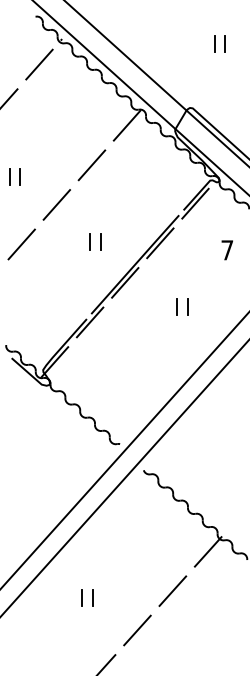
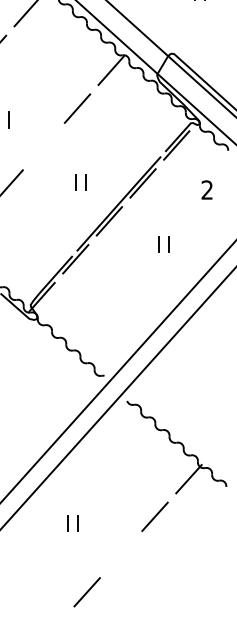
line: (56, 204) -> (43, 146), removed
text: (227, 250) -> (207, 190), 7 -> 2
line: (137, 630) -> (121, 554), removed

